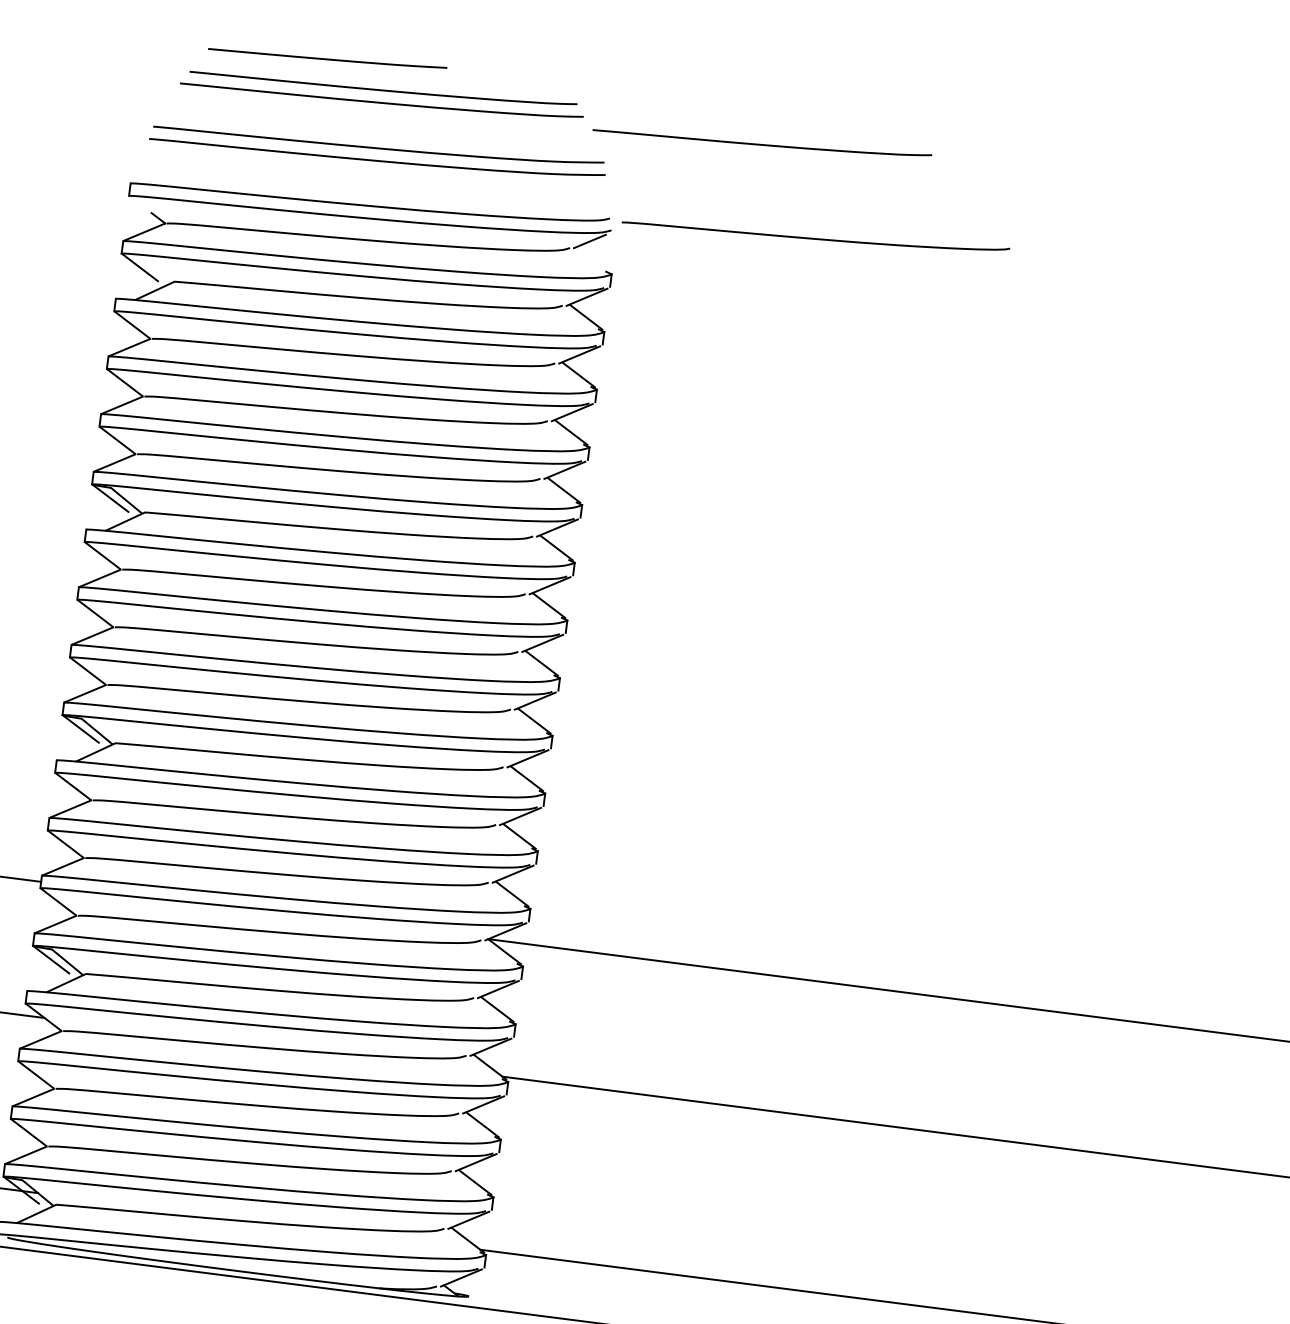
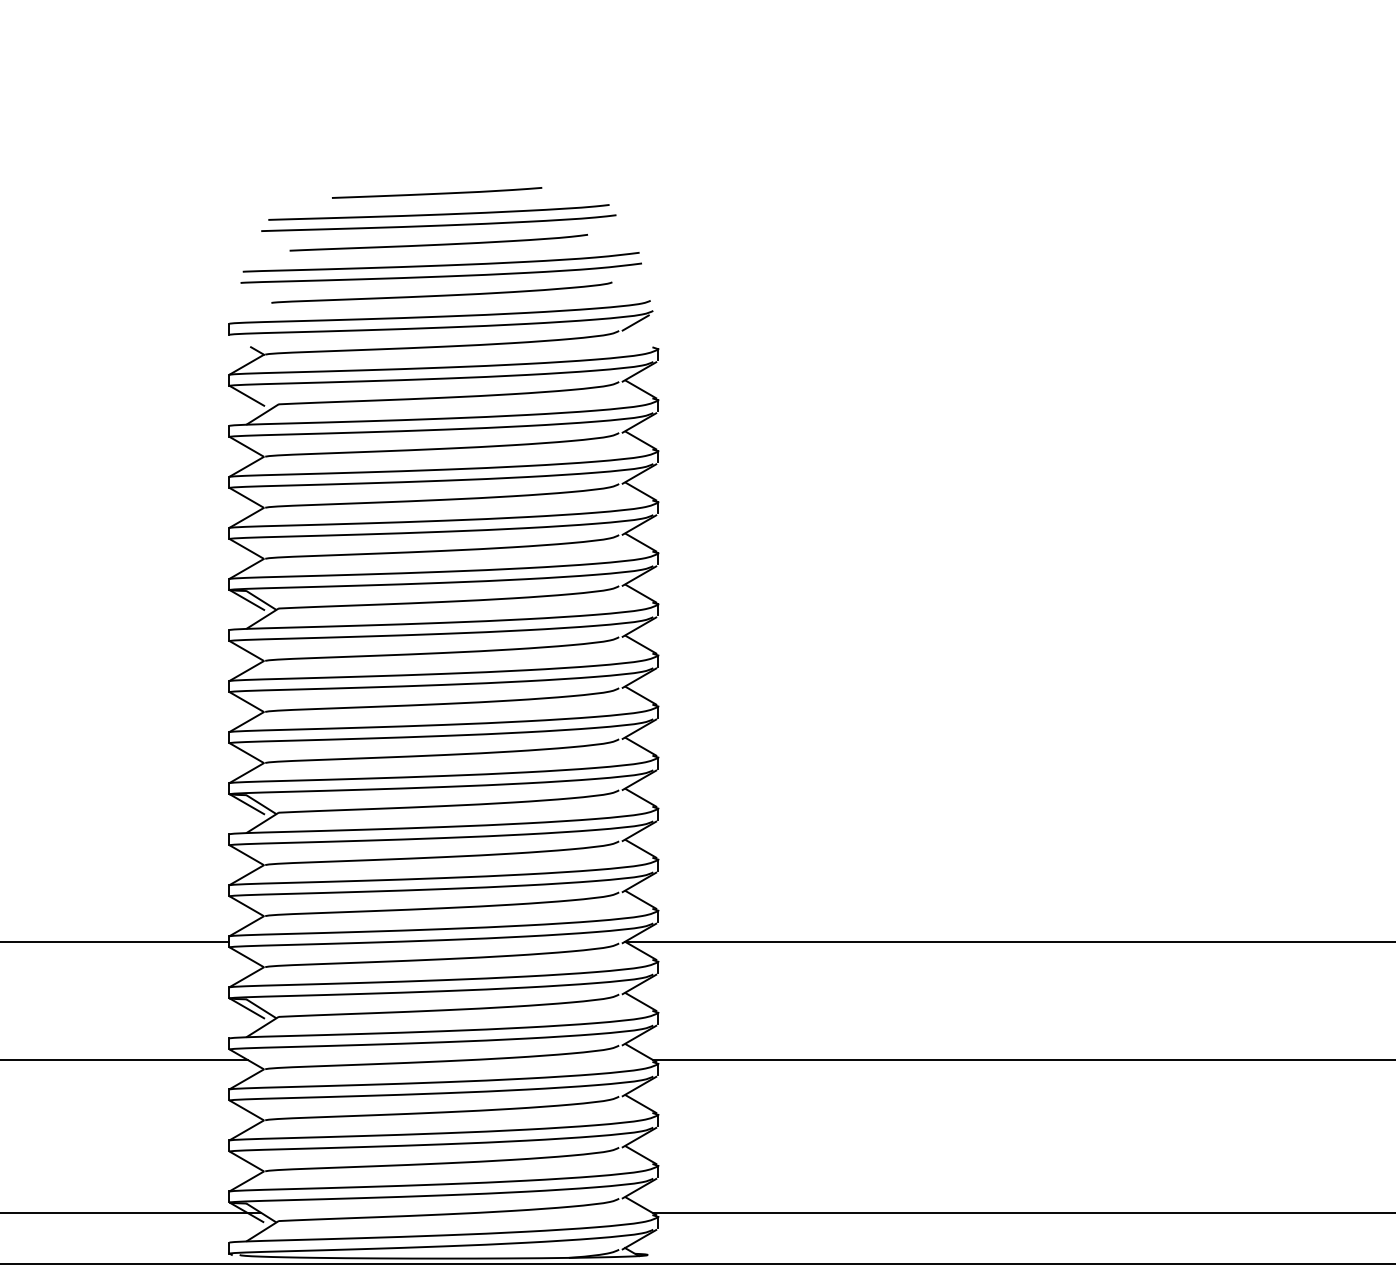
line: (328, 58) -> (437, 192), moved
curve: (761, 143) -> (438, 243), moved
curve: (815, 237) -> (441, 294), moved

